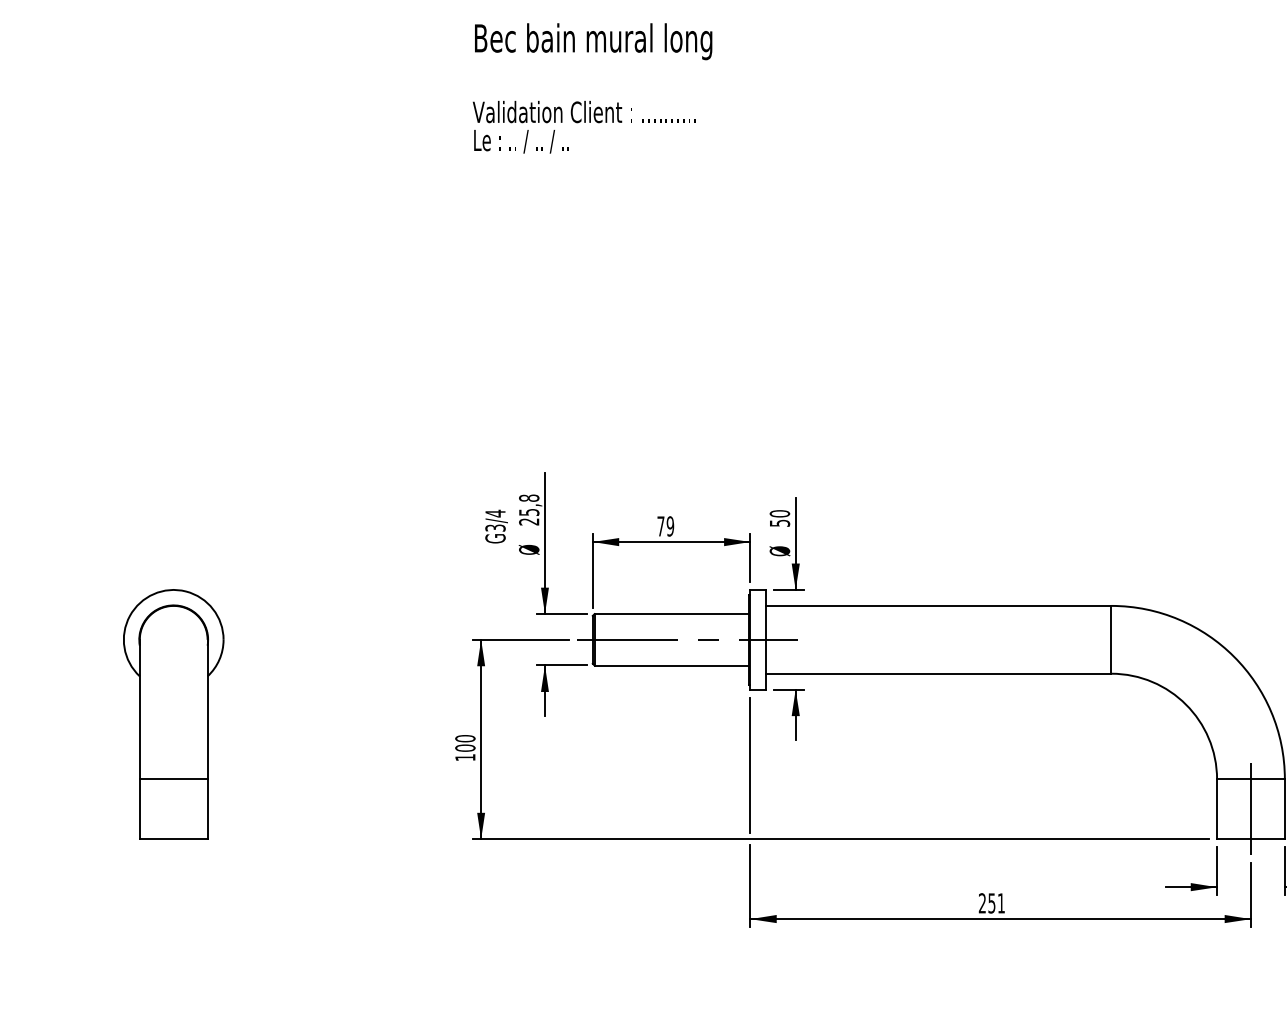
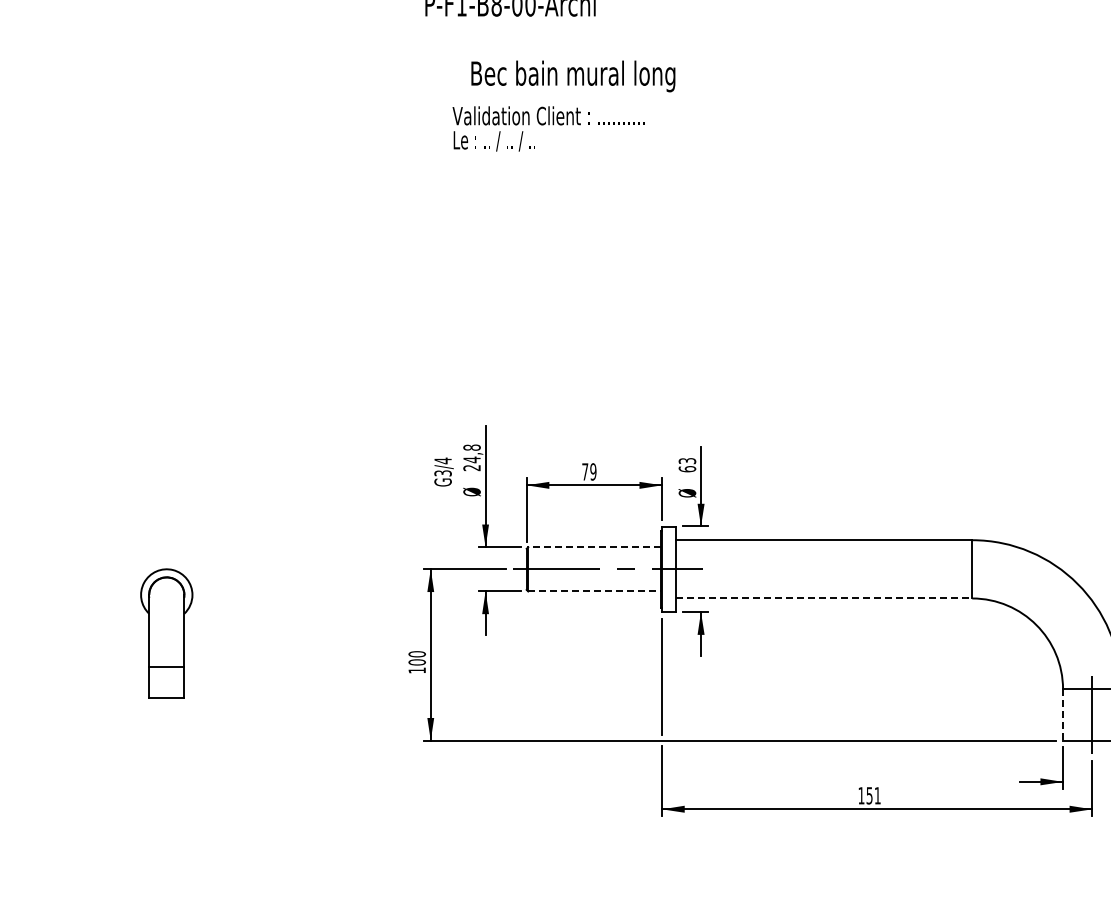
text: (593, 41) -> (573, 76), moved
text: (584, 126) -> (548, 128), moved
text: (528, 511) -> (471, 459), 25,8 -> 24,8
text: (779, 517) -> (687, 464), 50 -> 63
line: (671, 614) -> (594, 547), solid -> dashed
line: (672, 665) -> (595, 591), solid -> dashed
line: (939, 673) -> (824, 598), solid -> dashed
part: (173, 714) -> (166, 633), size x0.6
line: (1217, 808) -> (1063, 714), solid -> dashed
text: (982, 903) -> (861, 795), 251 -> 151

